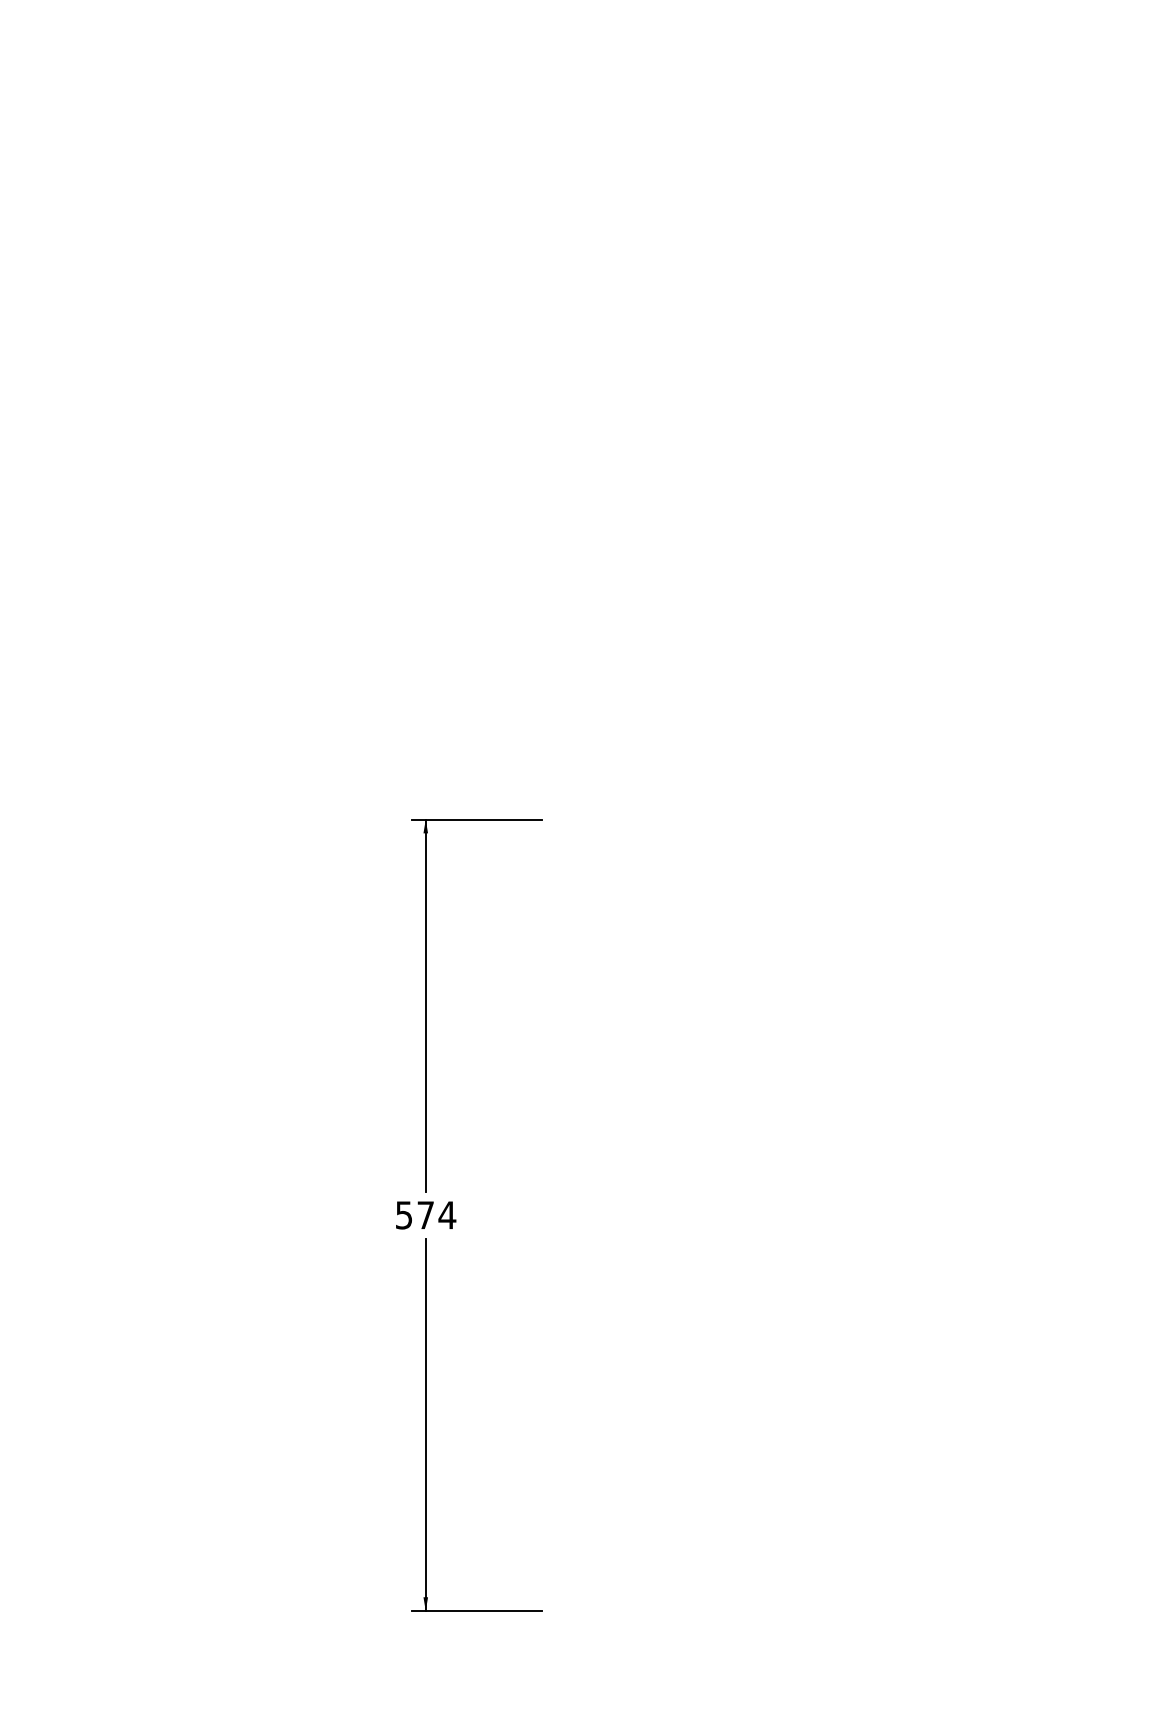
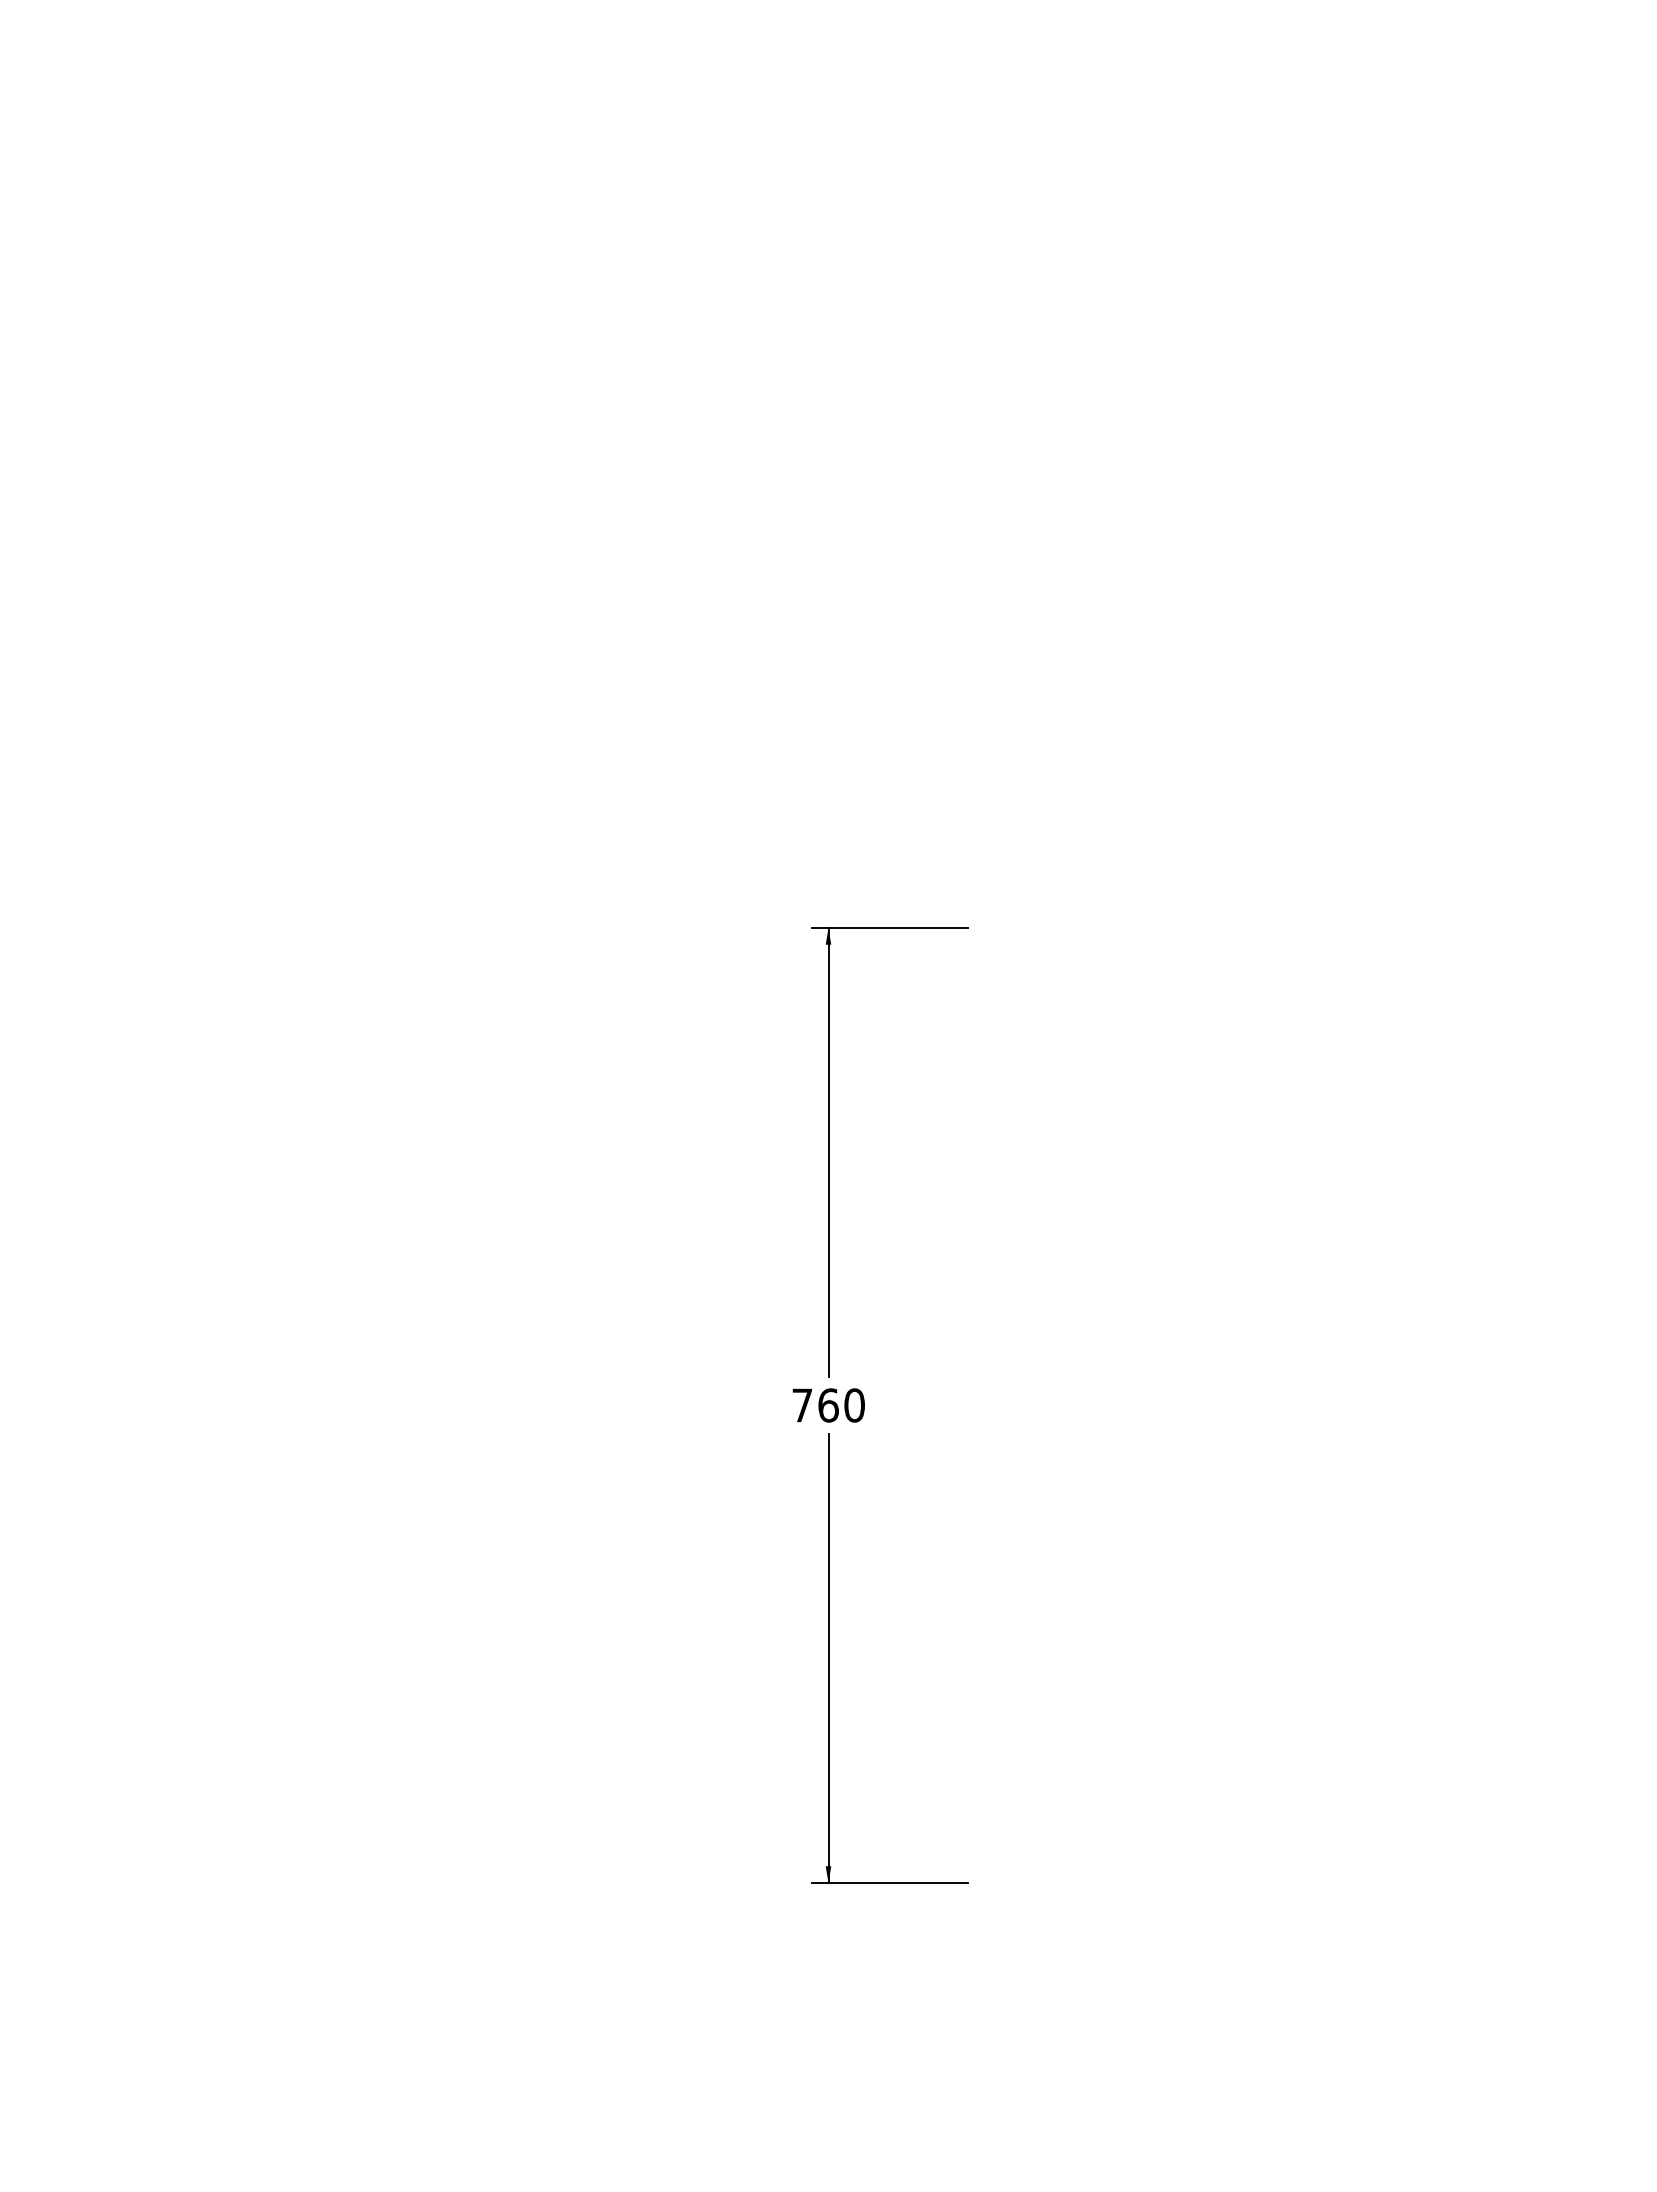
text: (425, 1215) -> (828, 1405), 574 -> 760

